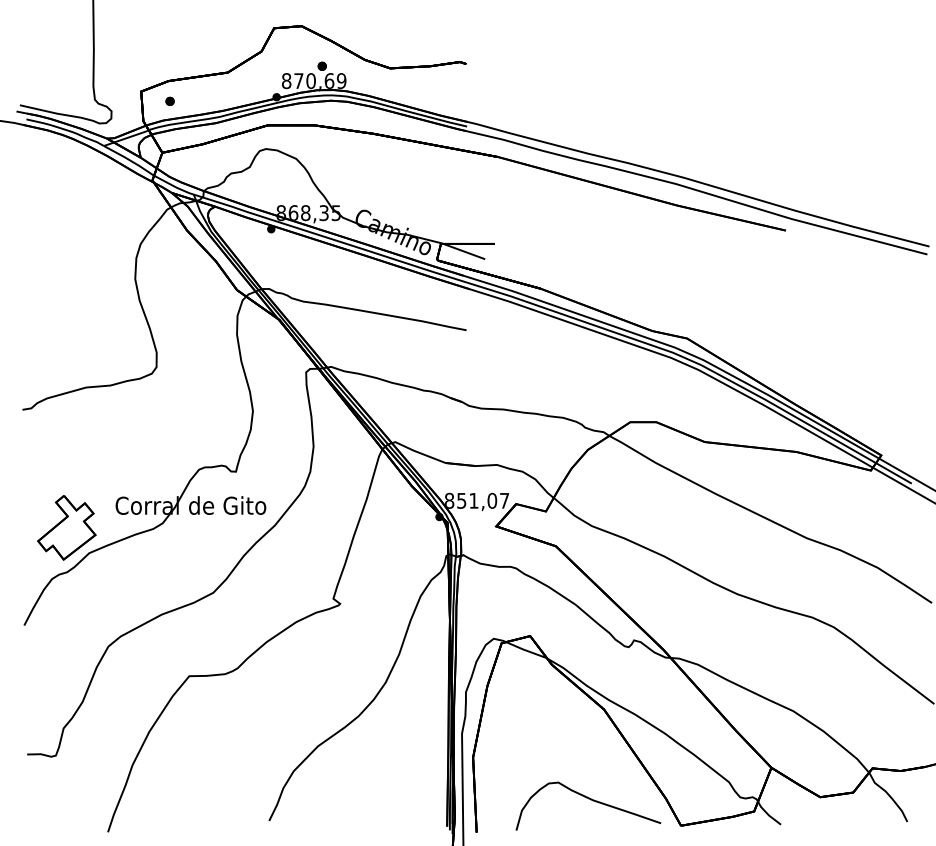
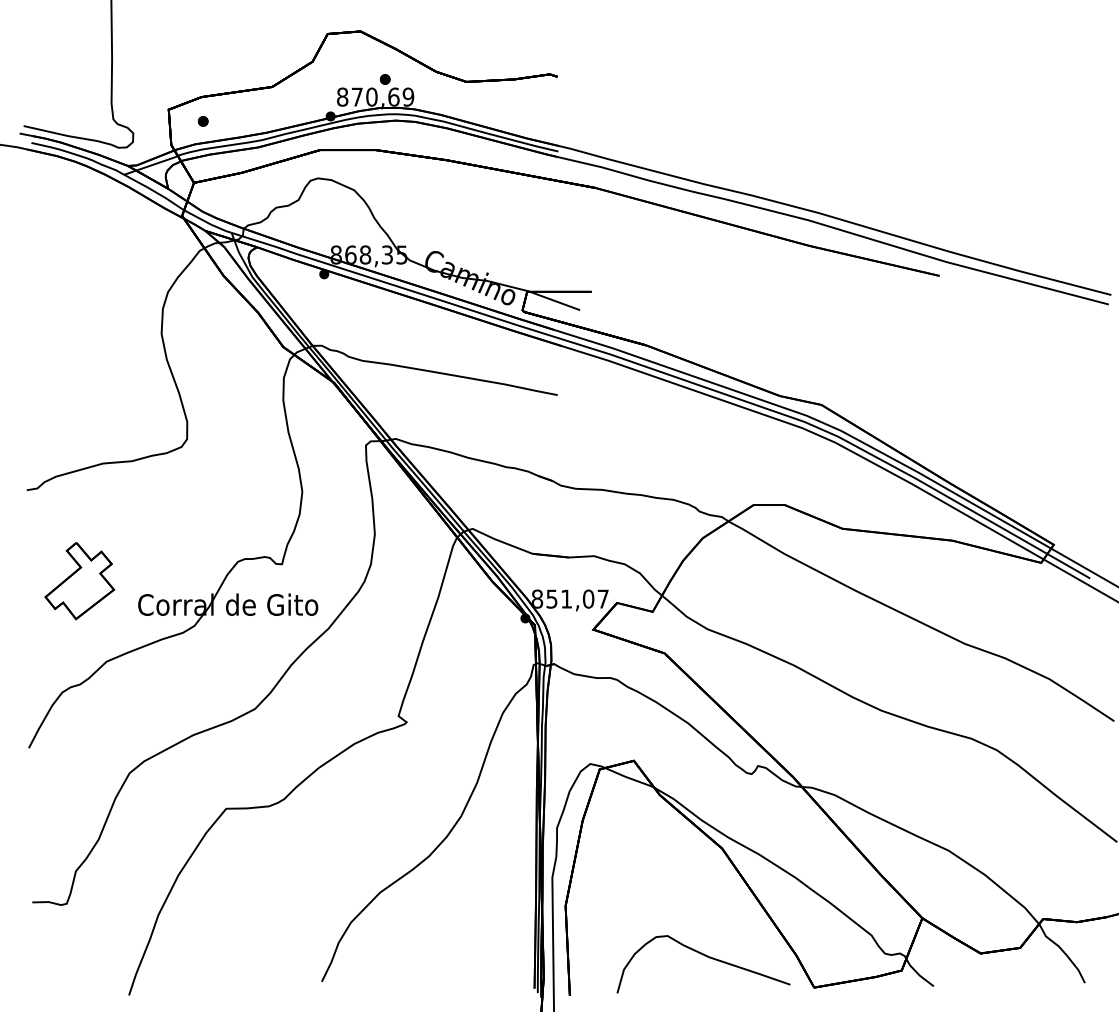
part: (66, 527) -> (79, 580), moved

